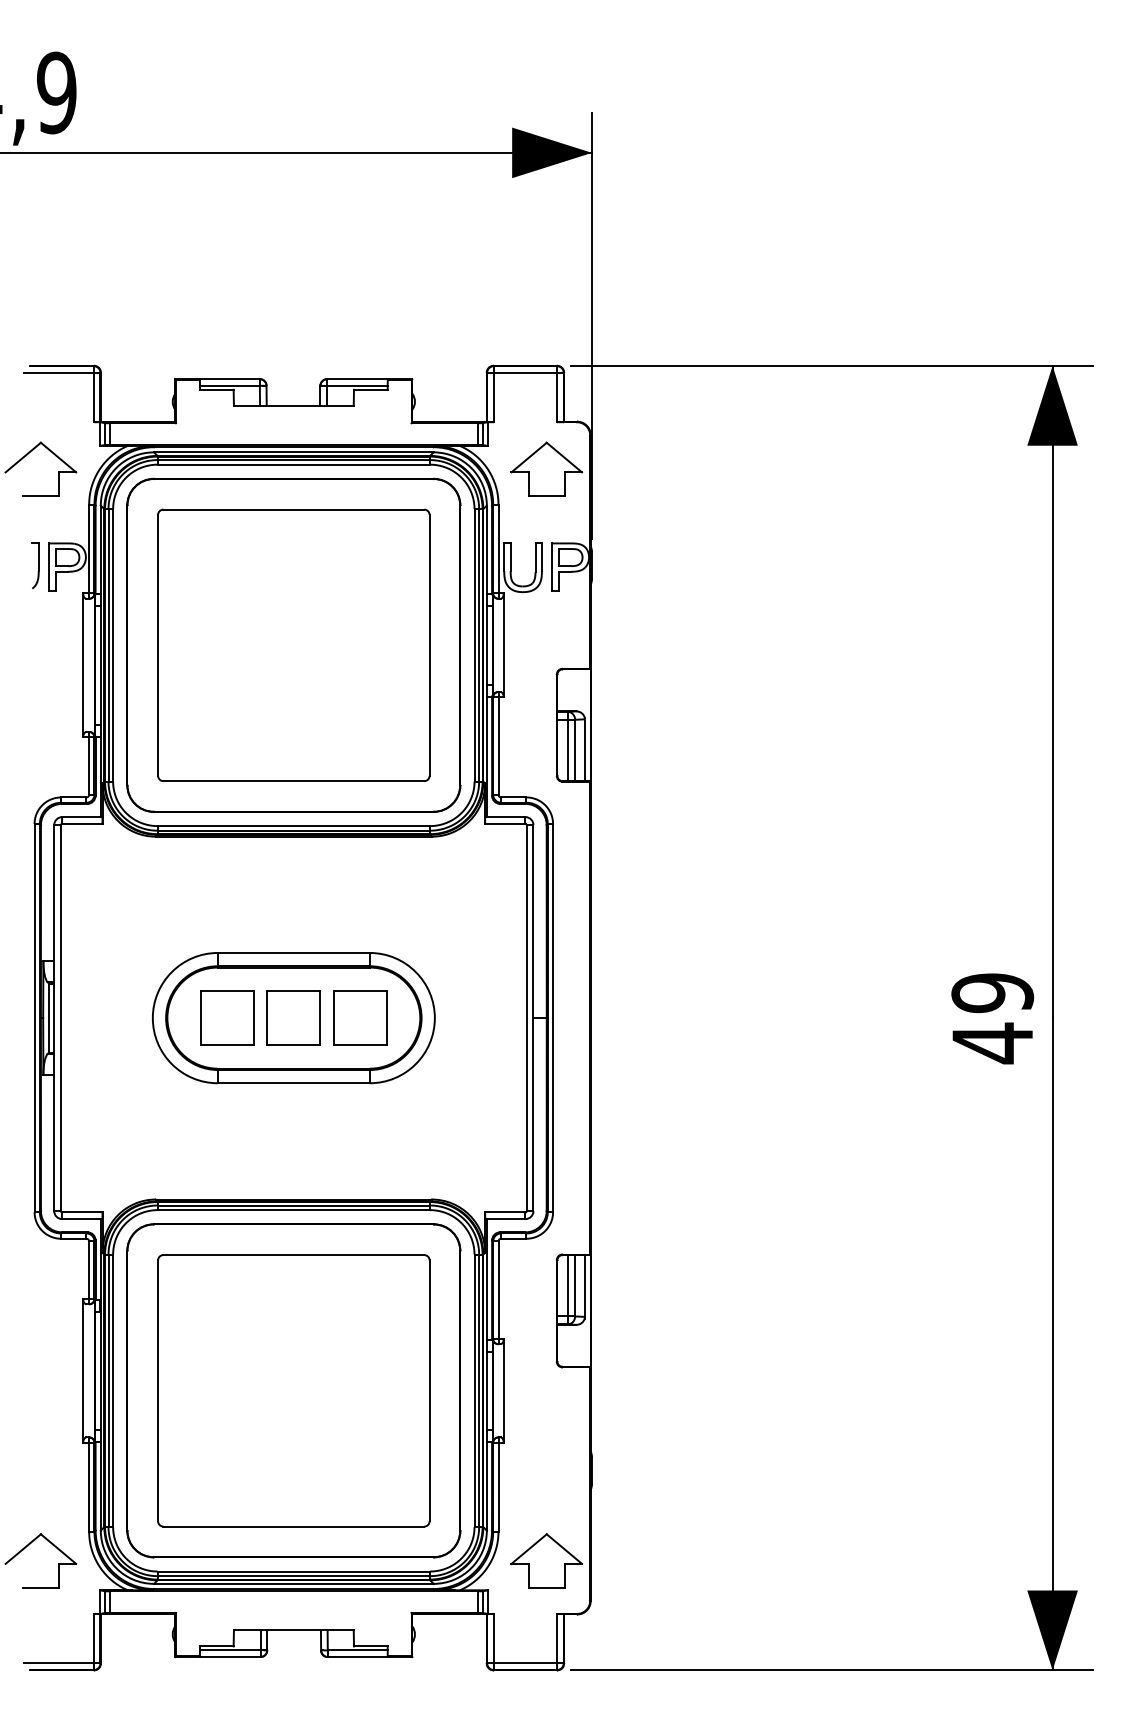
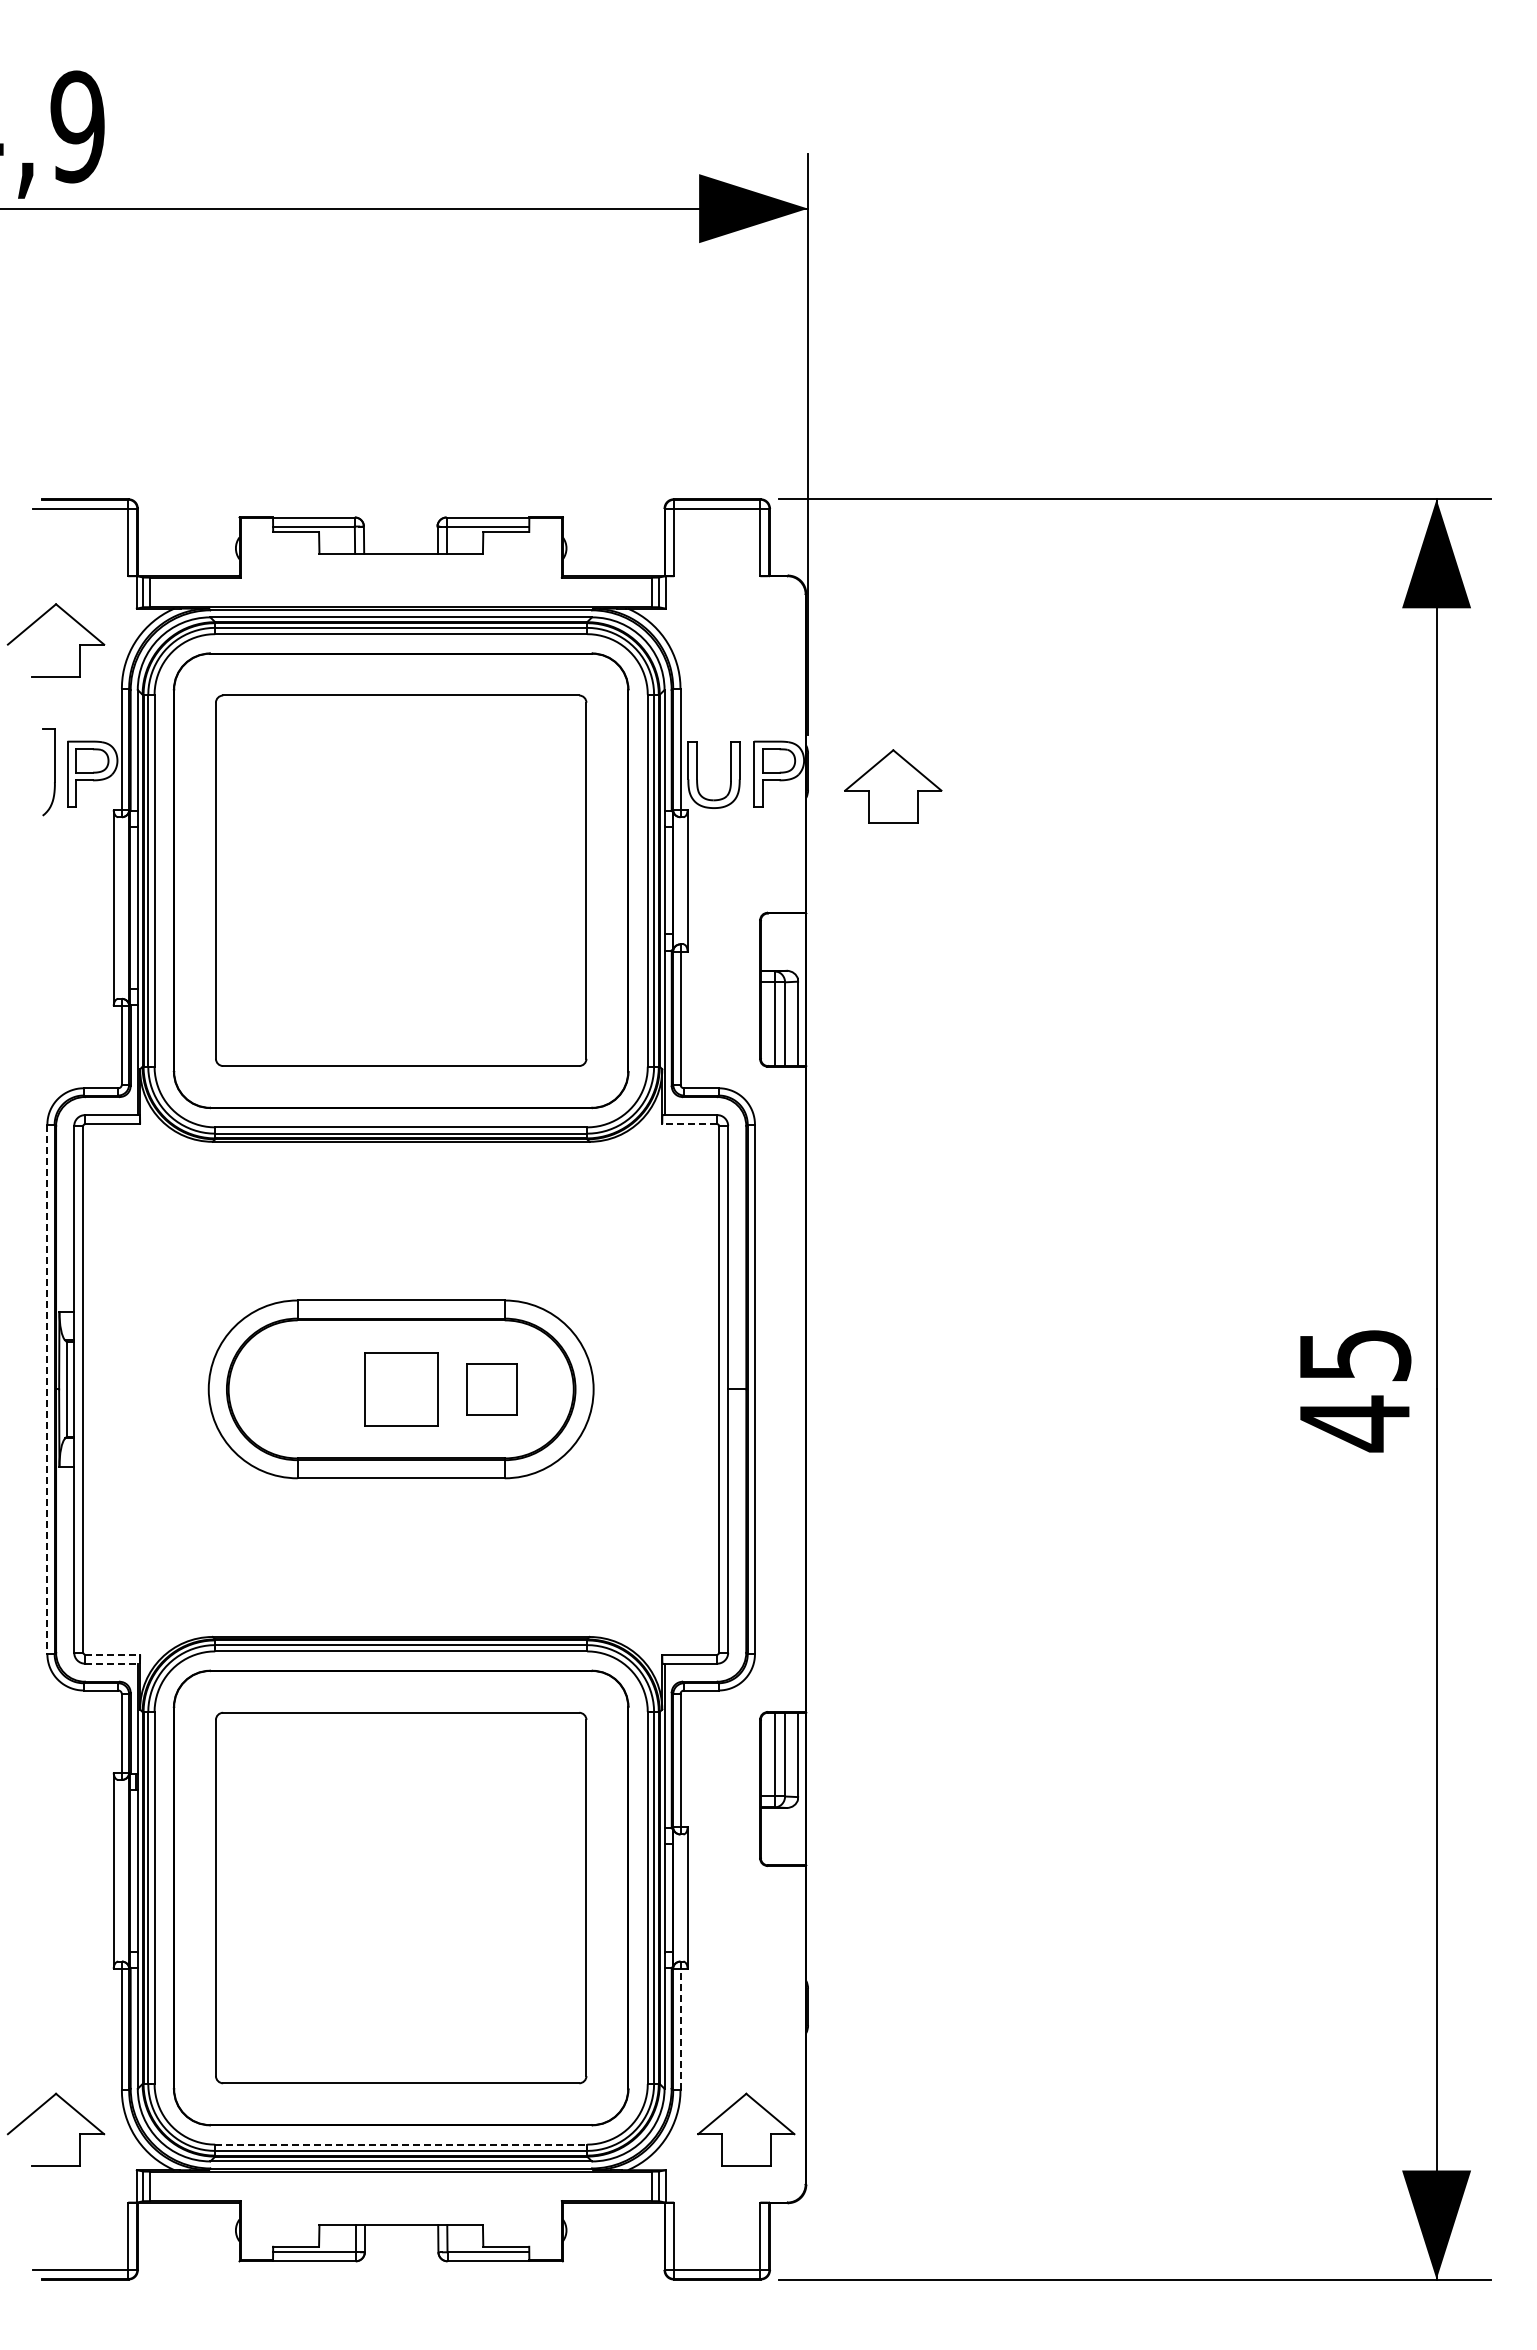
part: (546, 469) -> (893, 786), moved
part: (35, 566) -> (48, 772), size x1.4
line: (505, 823) -> (689, 1124), solid -> dashed
text: (992, 993) -> (1354, 1355), 49 -> 45
line: (34, 1018) -> (47, 1389), solid -> dashed
part: (227, 1018) -> (310, 1389), removed
part: (360, 1018) -> (491, 1389), size x0.7
line: (82, 1212) -> (112, 1654), solid -> dashed
line: (82, 1218) -> (112, 1663), solid -> dashed
line: (498, 1484) -> (680, 2025), solid -> dashed
line: (294, 1571) -> (401, 2144), solid -> dashed

